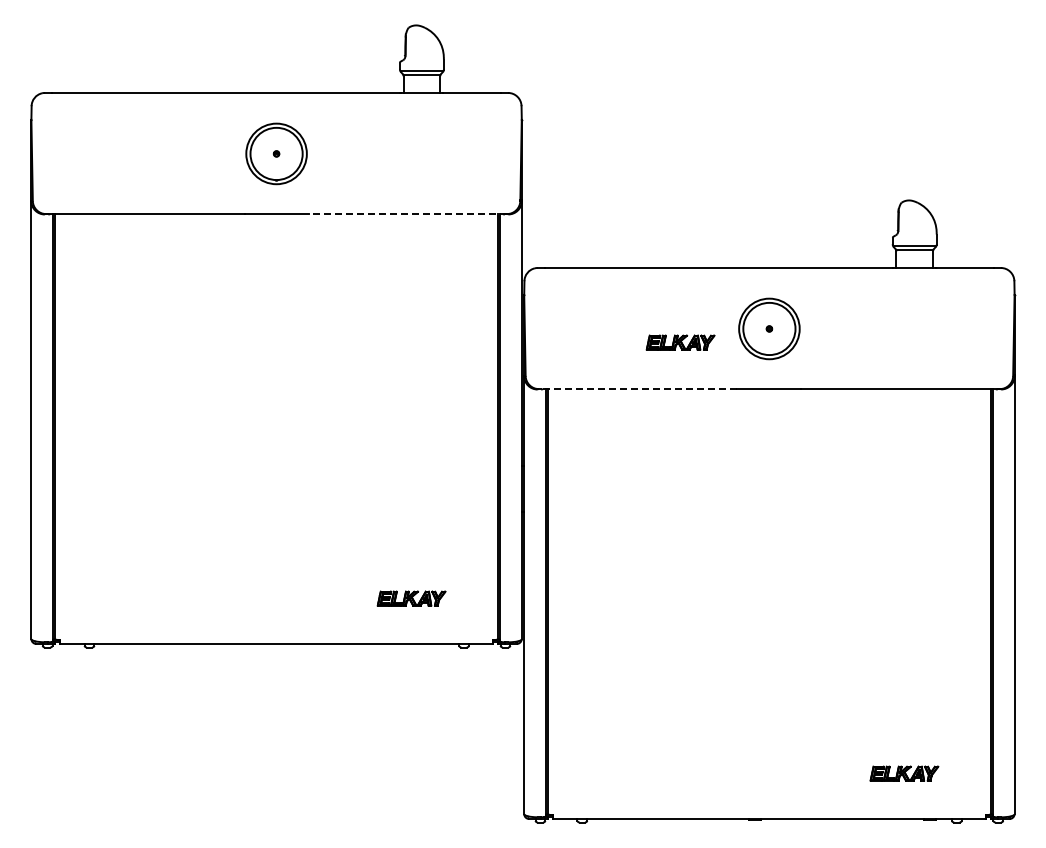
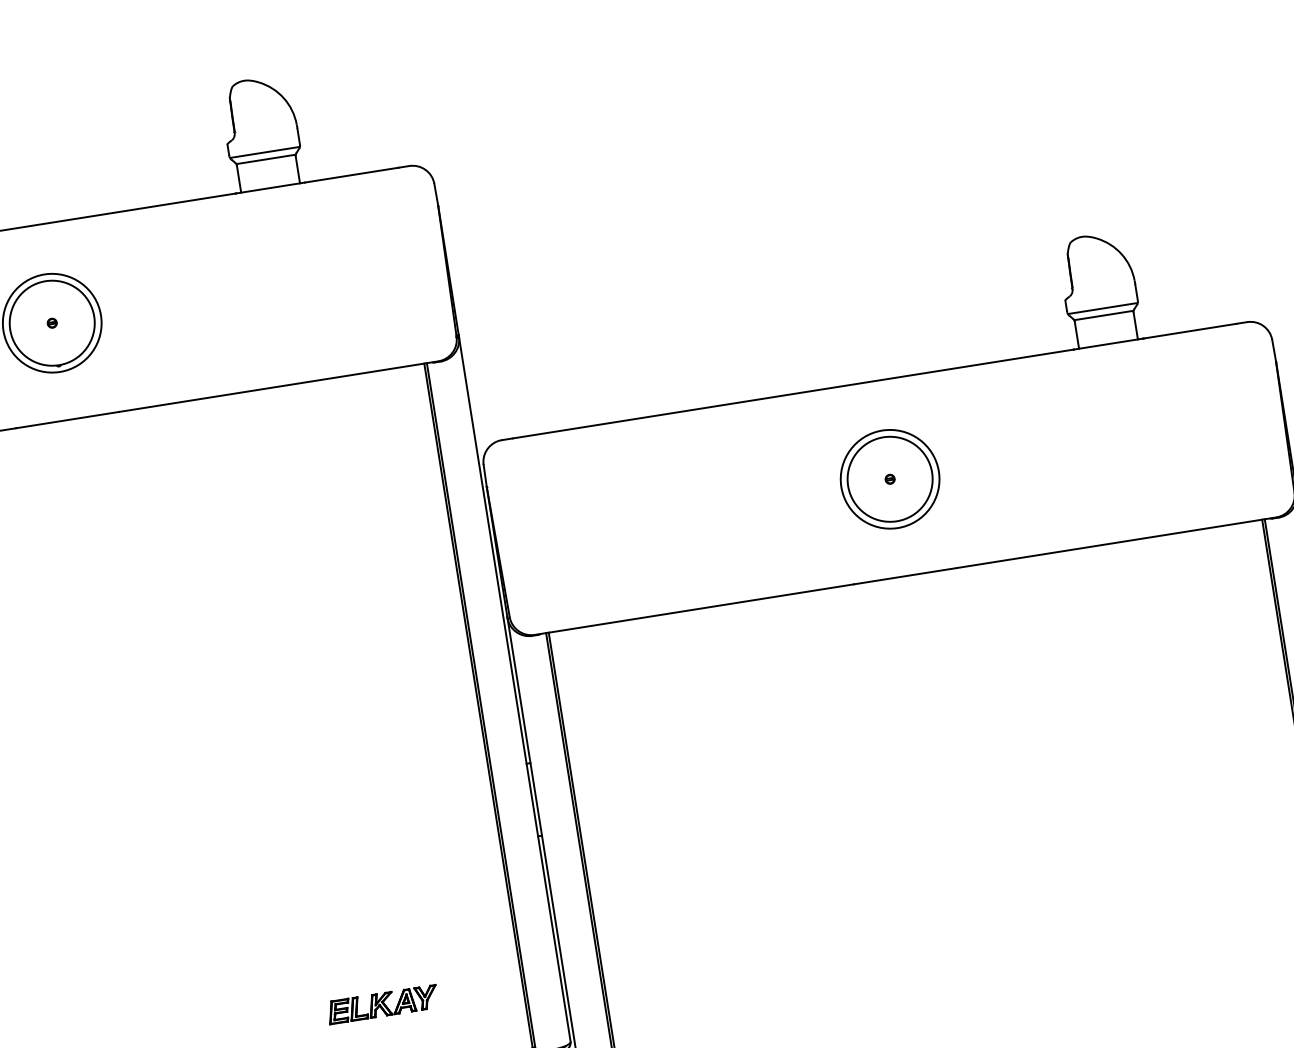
line: (407, 214) -> (278, 387), dashed -> solid
part: (680, 342) -> (750, 523), removed
line: (637, 389) -> (693, 610), dashed -> solid

